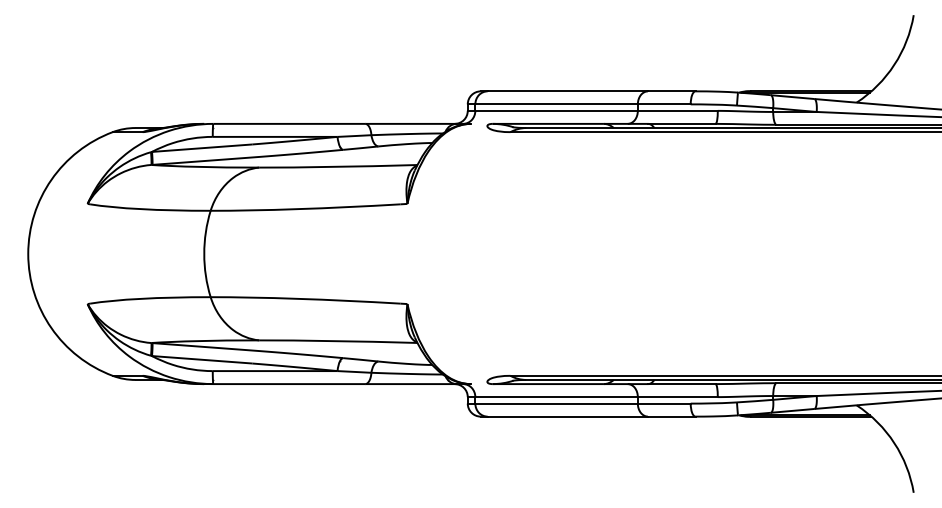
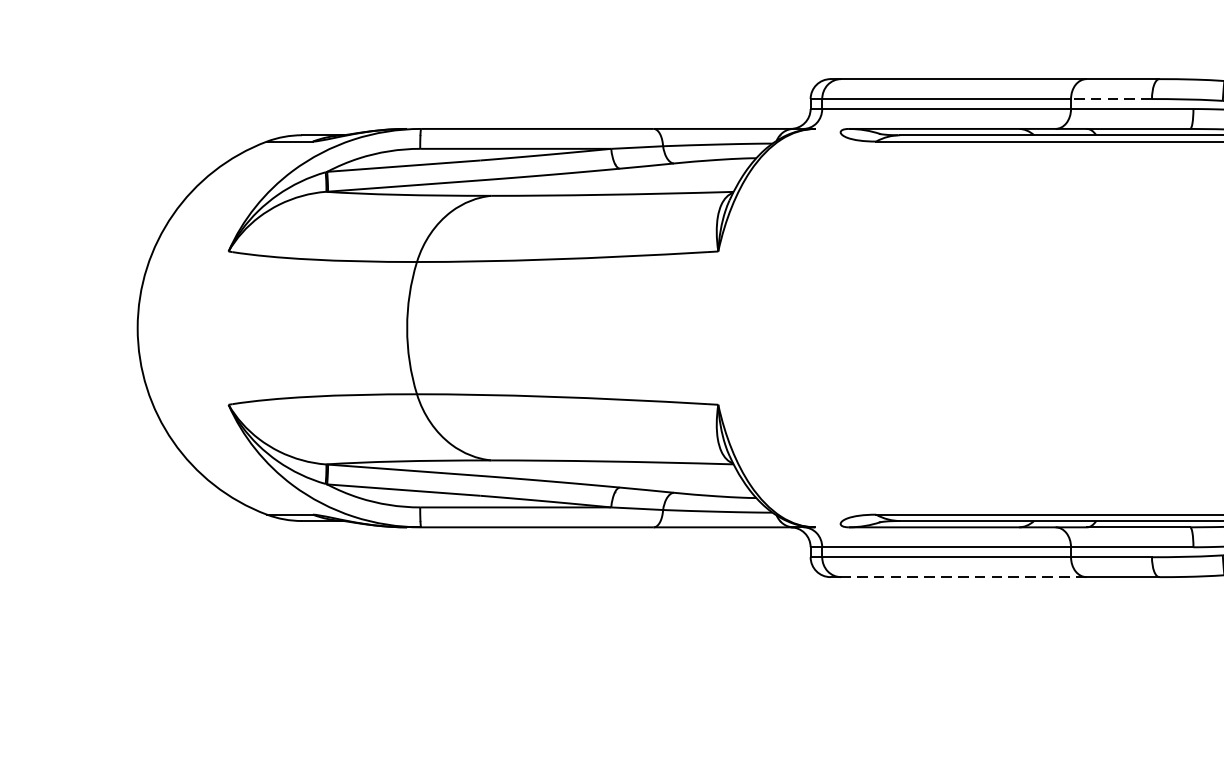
line: (663, 104) -> (1110, 99), solid -> dashed
line: (567, 416) -> (963, 576), solid -> dashed

